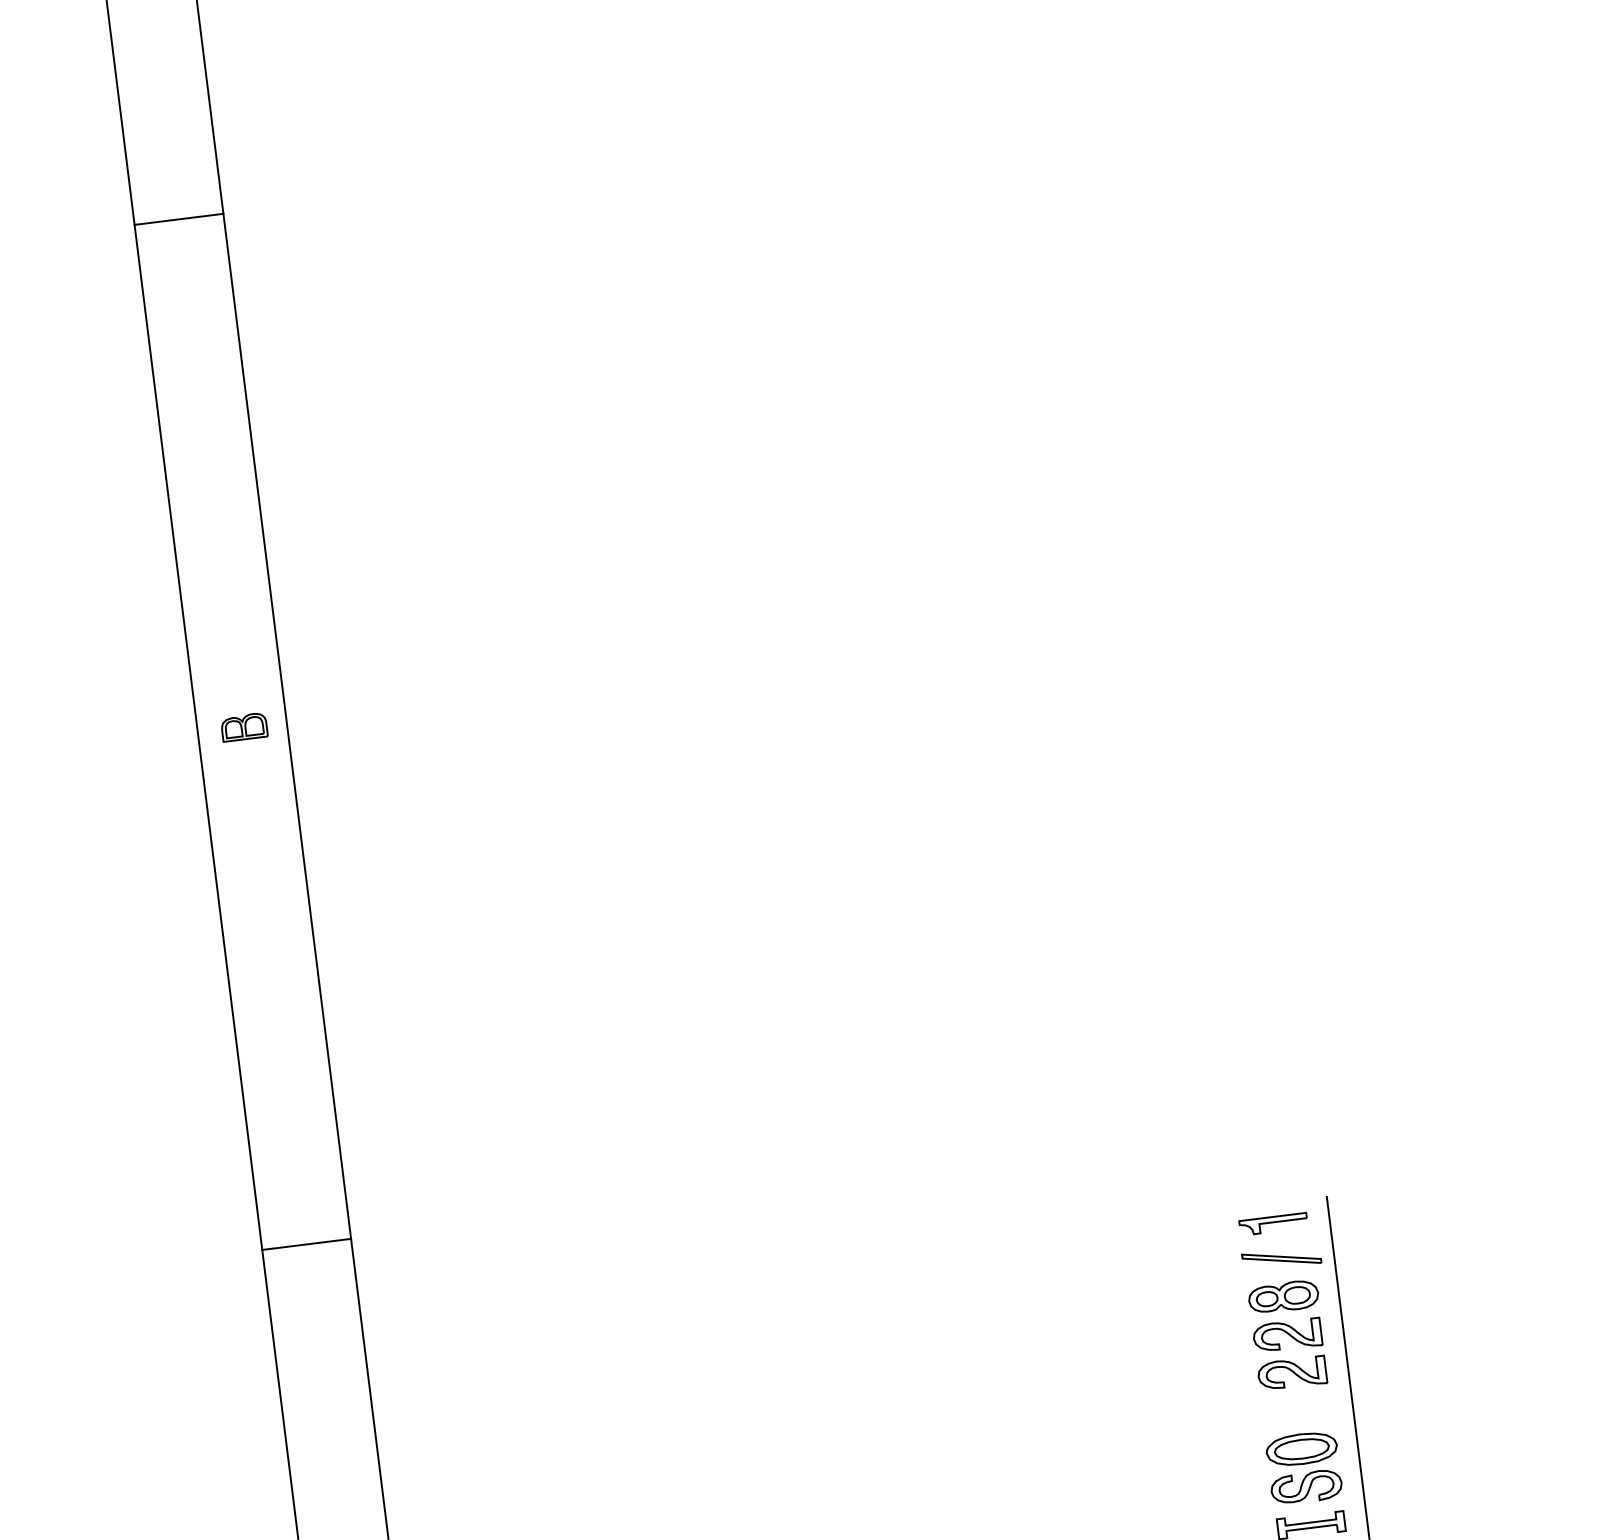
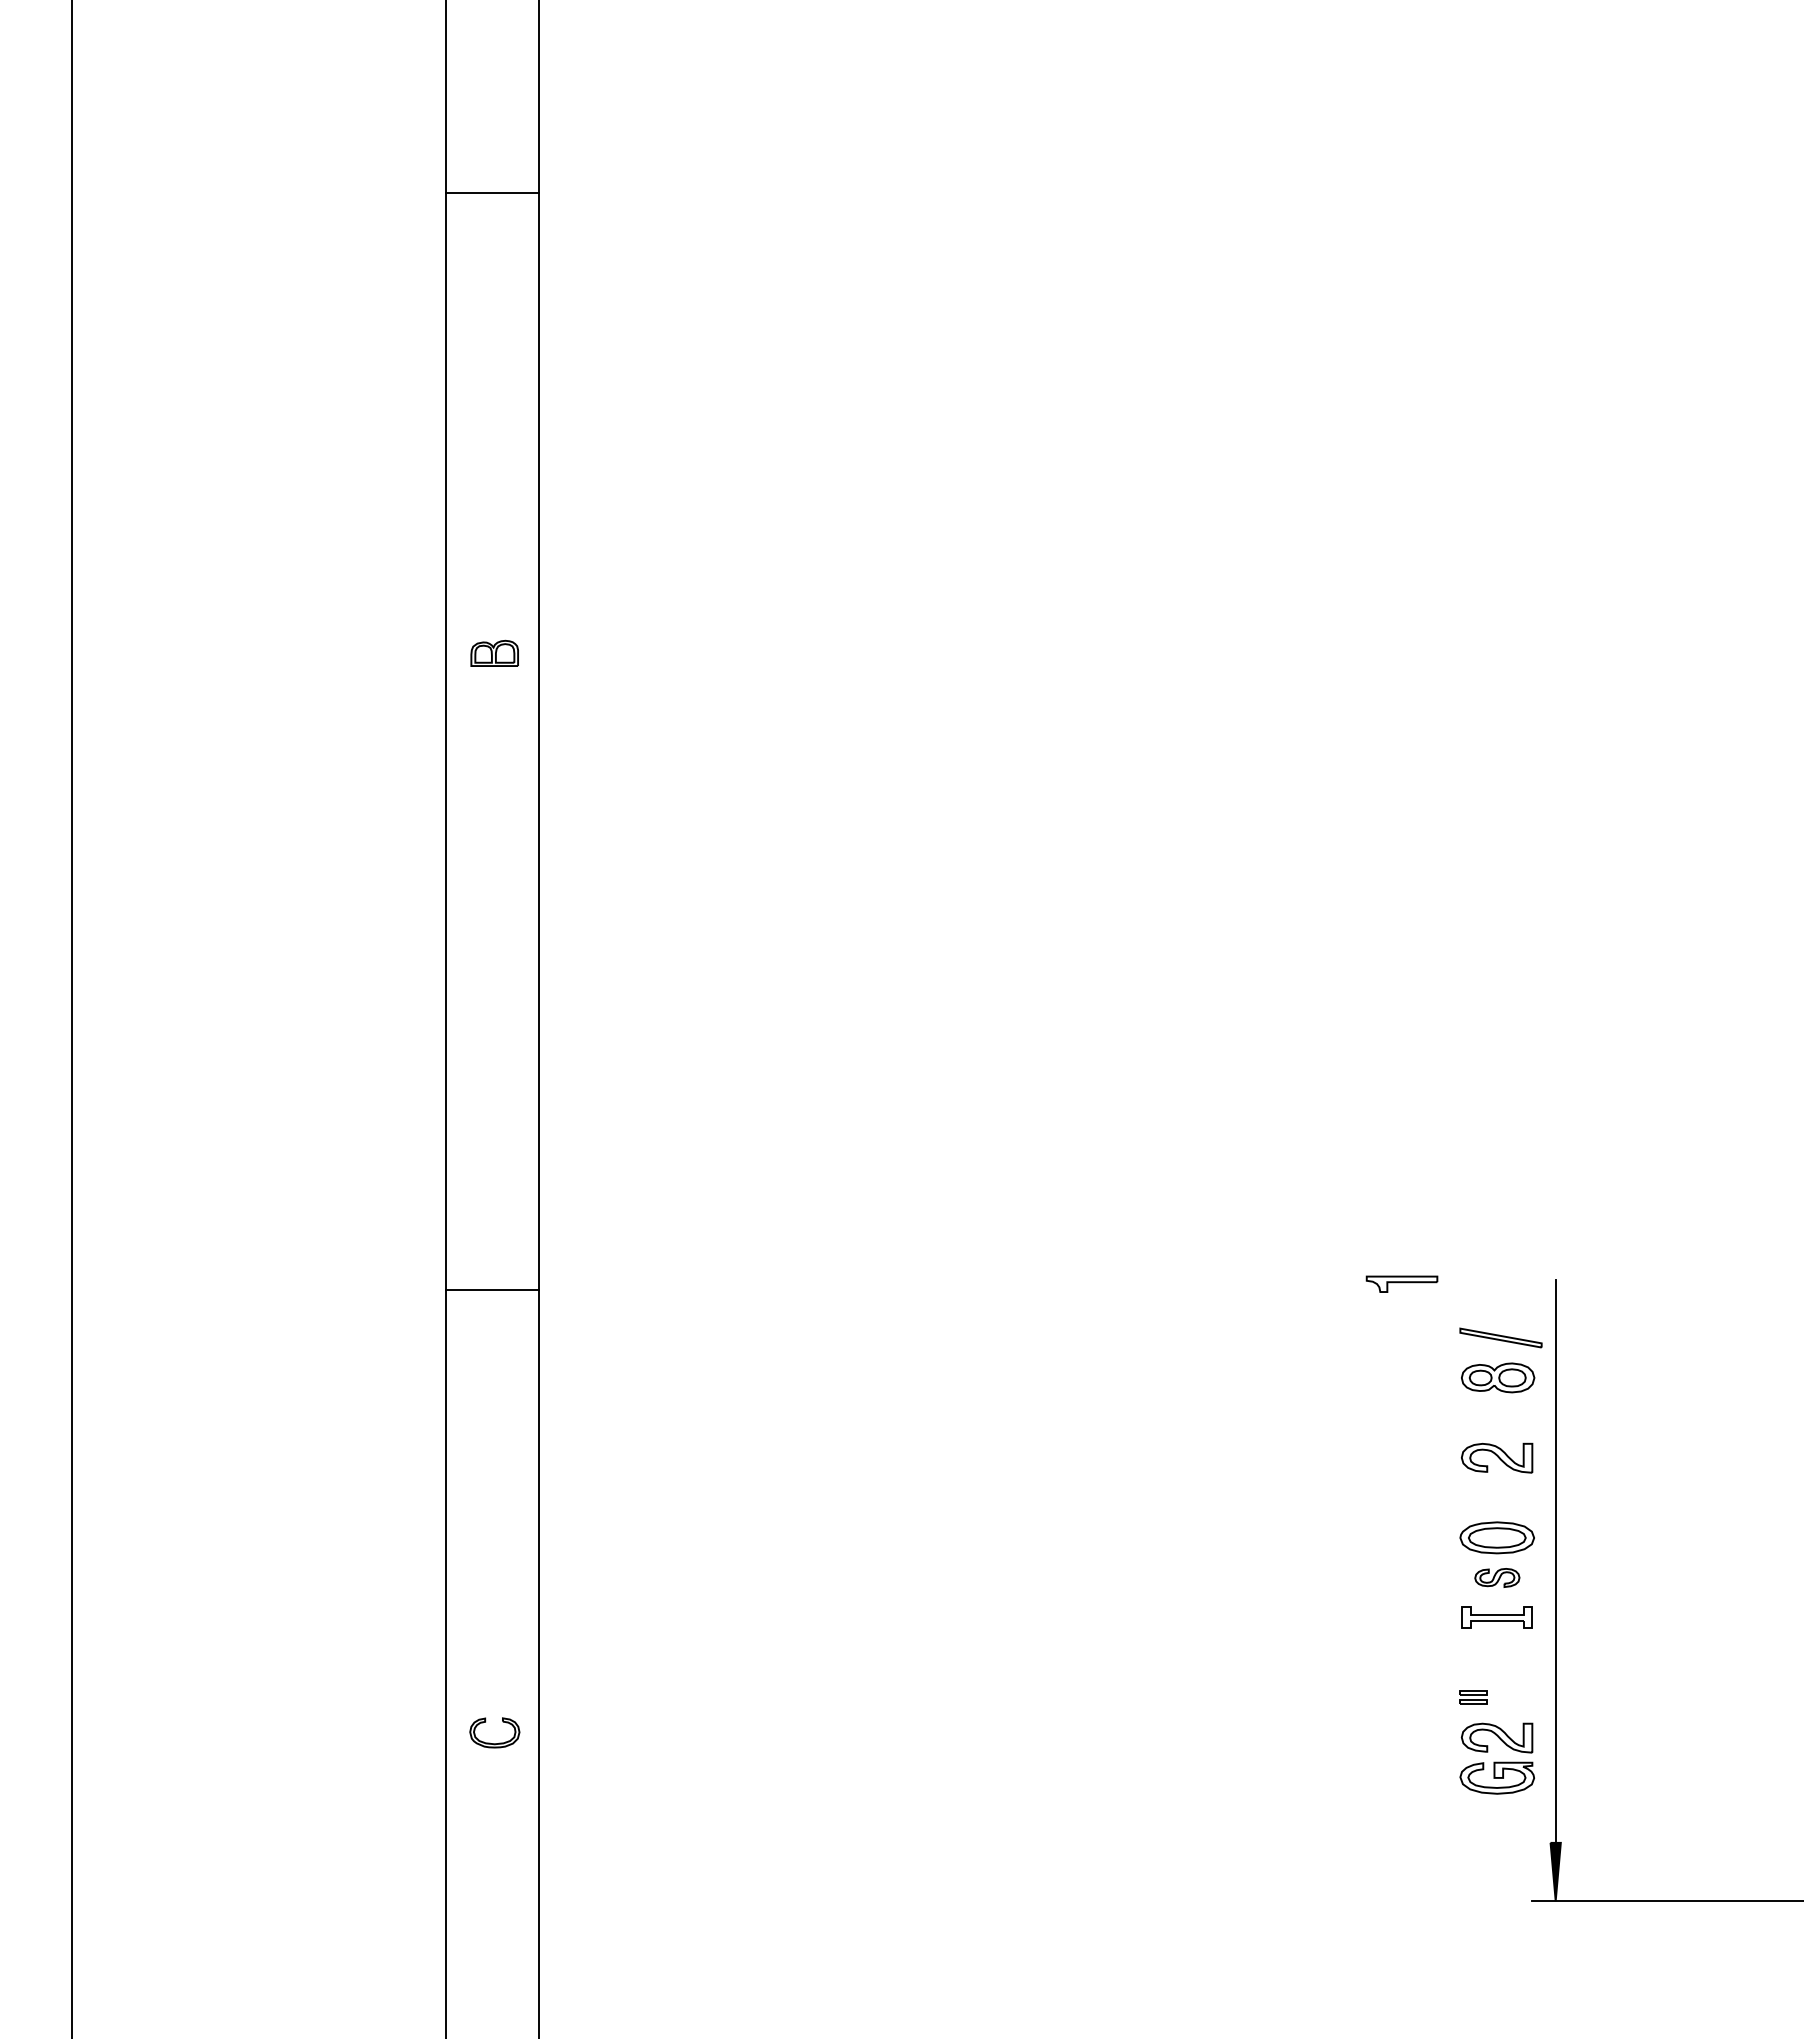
line: (178, 219) -> (492, 192), moved
part: (1273, 1223) -> (1401, 1283), moved
line: (306, 1244) -> (492, 1290), moved
part: (1286, 1335) -> (1496, 1418), removed
part: (1306, 1486) -> (1497, 1577), size x0.6

